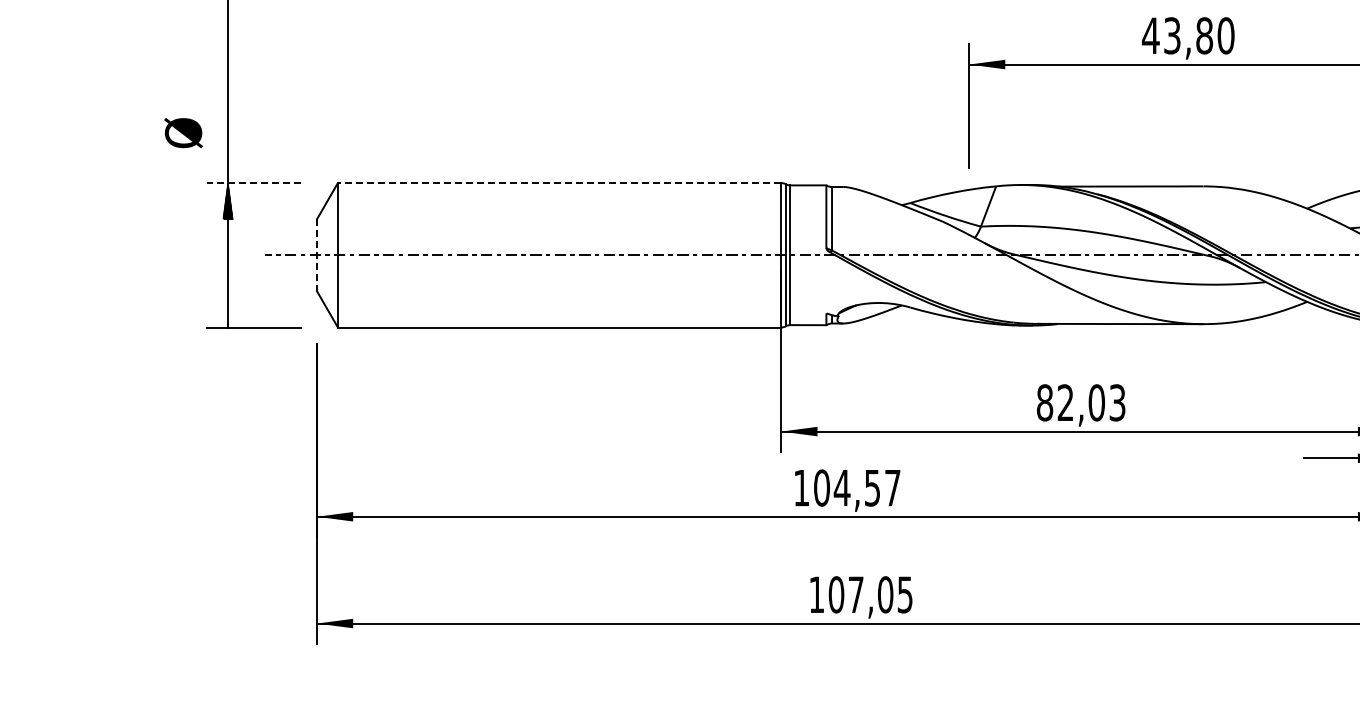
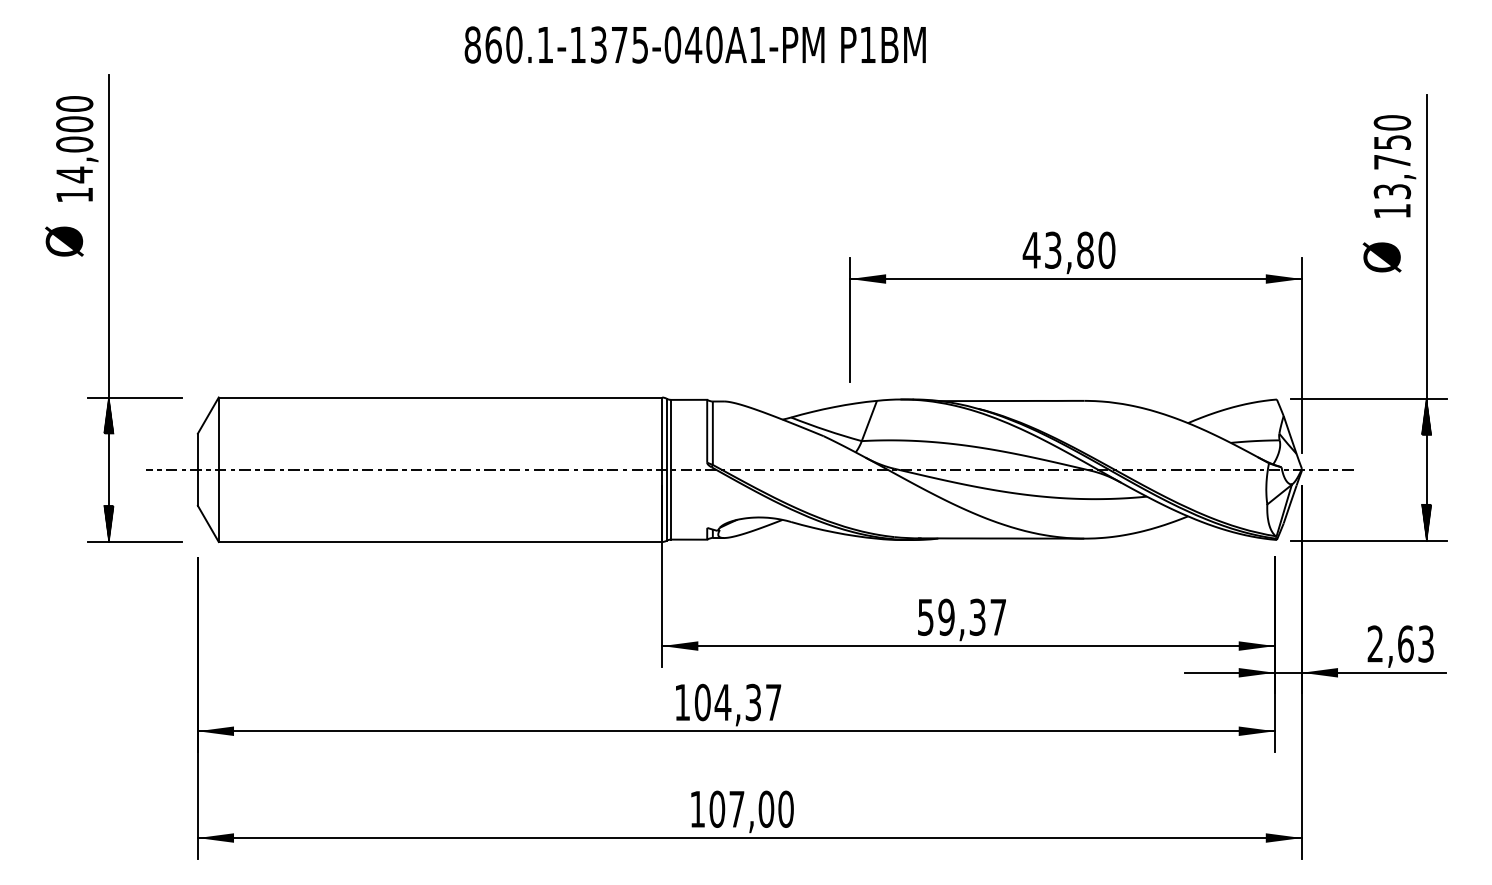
text: (183, 133) -> (64, 241), moved
line: (253, 183) -> (134, 397), dashed -> solid
line: (559, 183) -> (440, 397), dashed -> solid
line: (316, 256) -> (197, 470), dashed -> solid
hatch: (227, 309) -> (108, 523), added
text: (1080, 402) -> (961, 616), 82,03 -> 59,37
text: (872, 487) -> (753, 701), 104,57 -> 104,37
text: (904, 594) -> (785, 808), 107,05 -> 107,00

